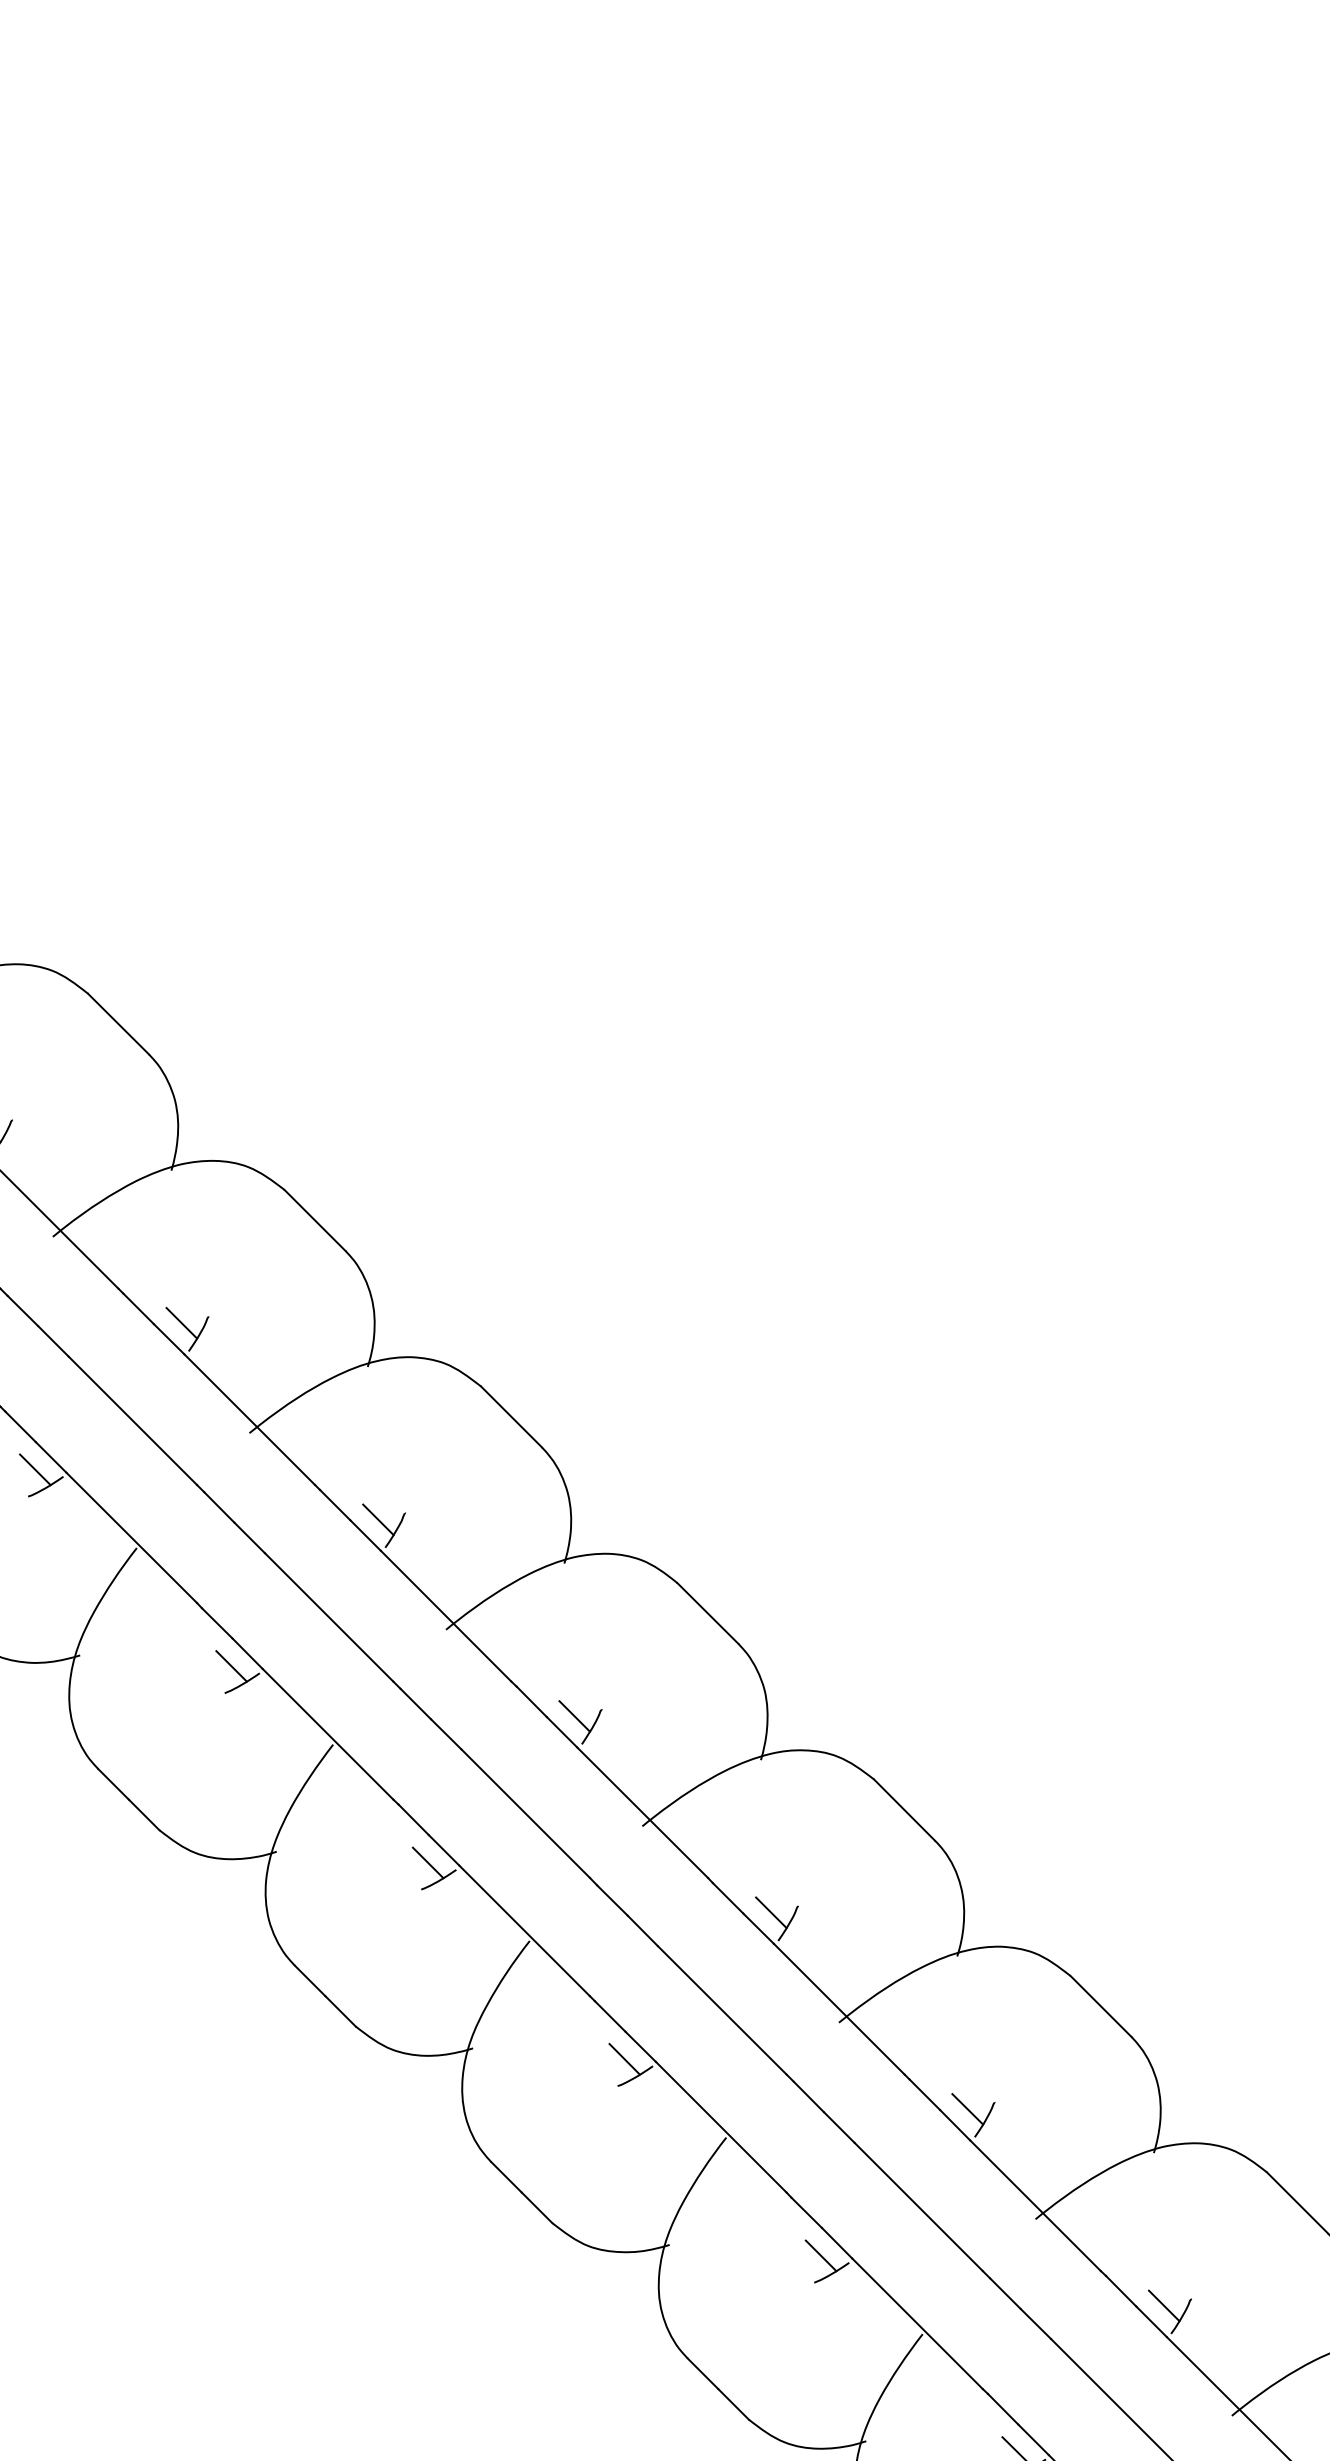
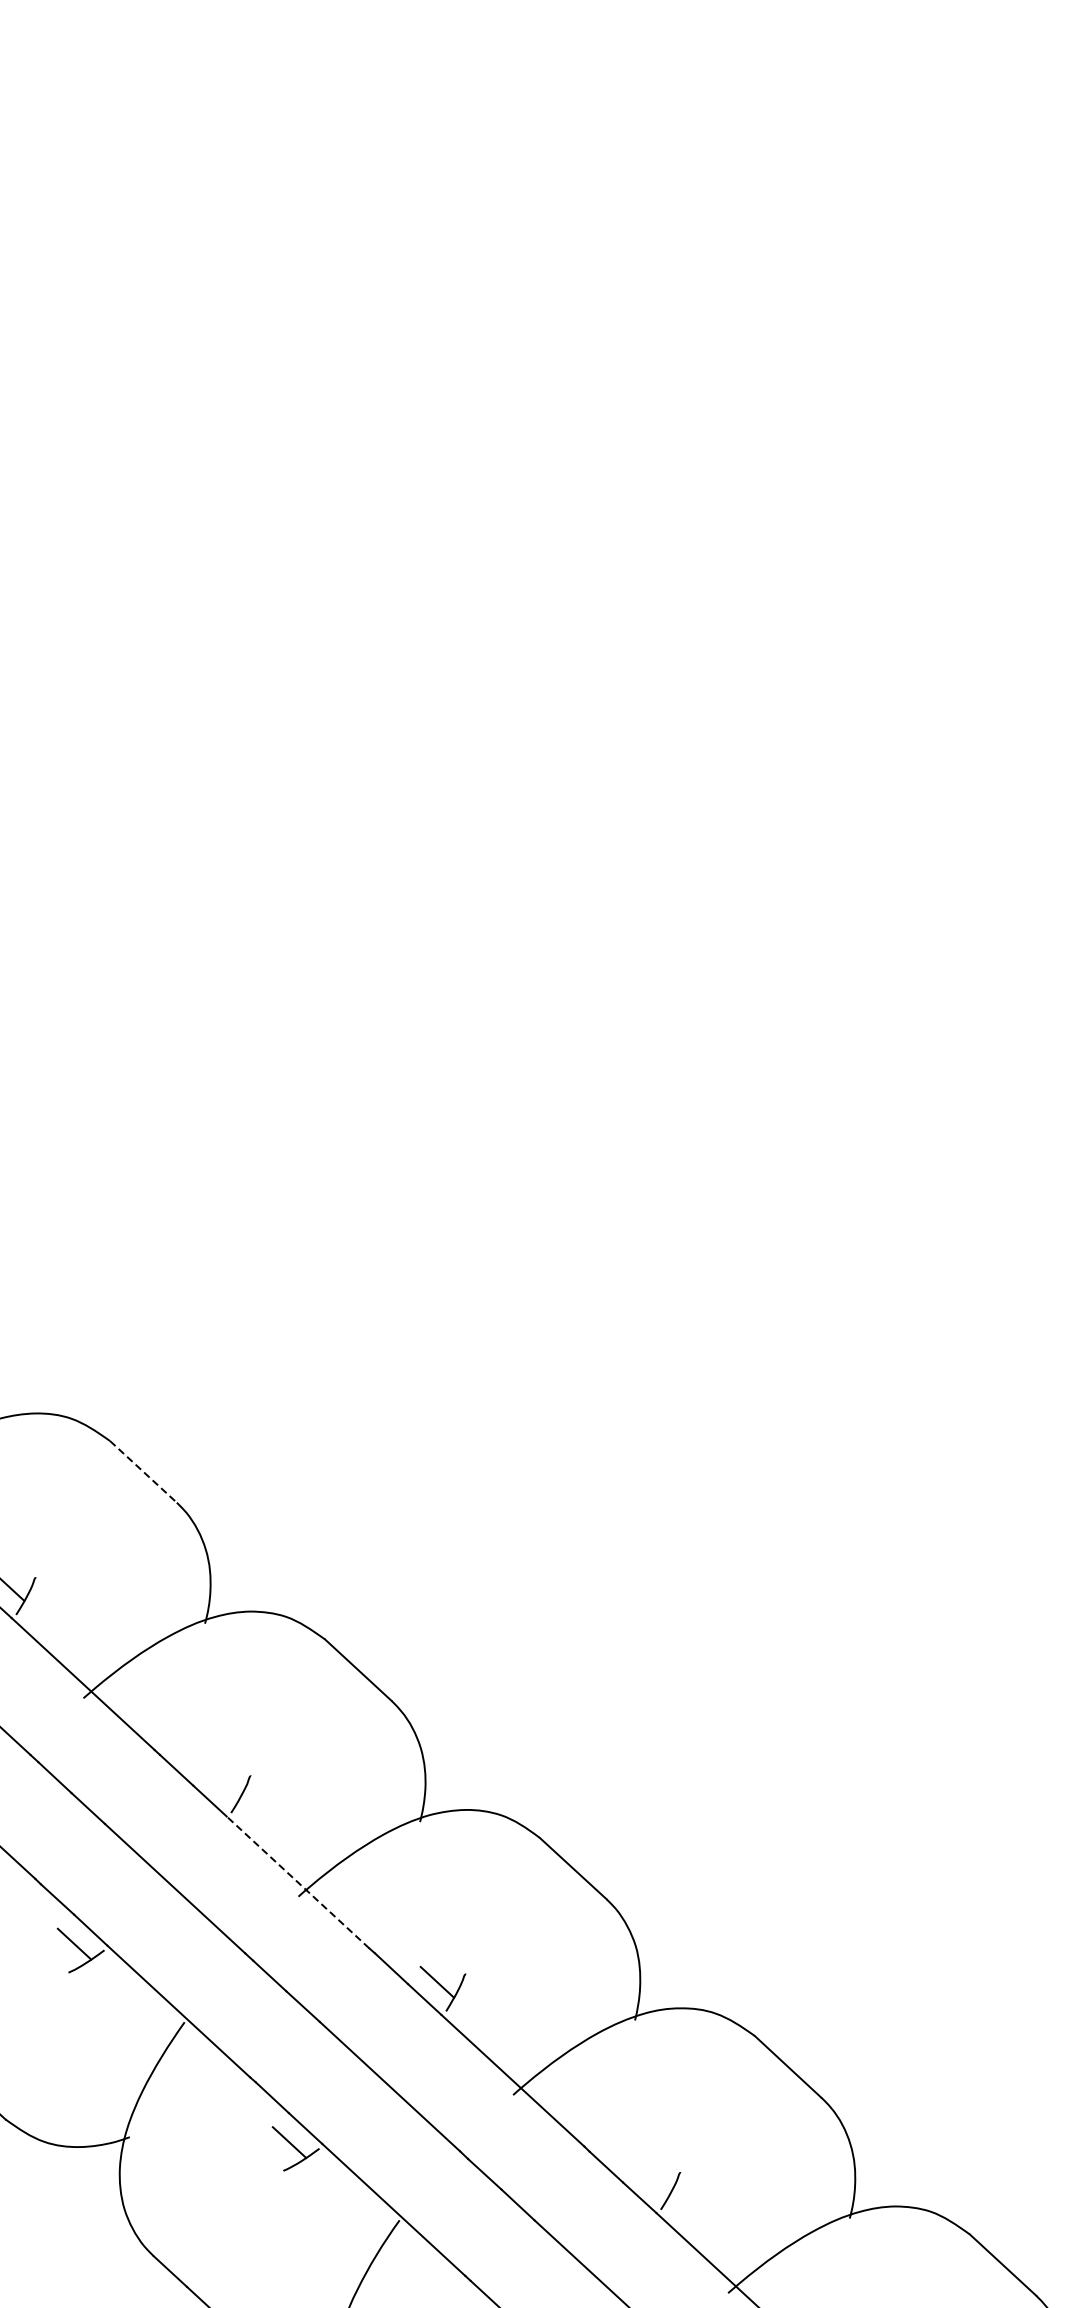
line: (315, 1220) -> (143, 1471), solid -> dashed
line: (378, 1519) -> (222, 1783), removed
line: (445, 1615) -> (297, 1881), solid -> dashed
line: (771, 1912) -> (652, 2180), removed

